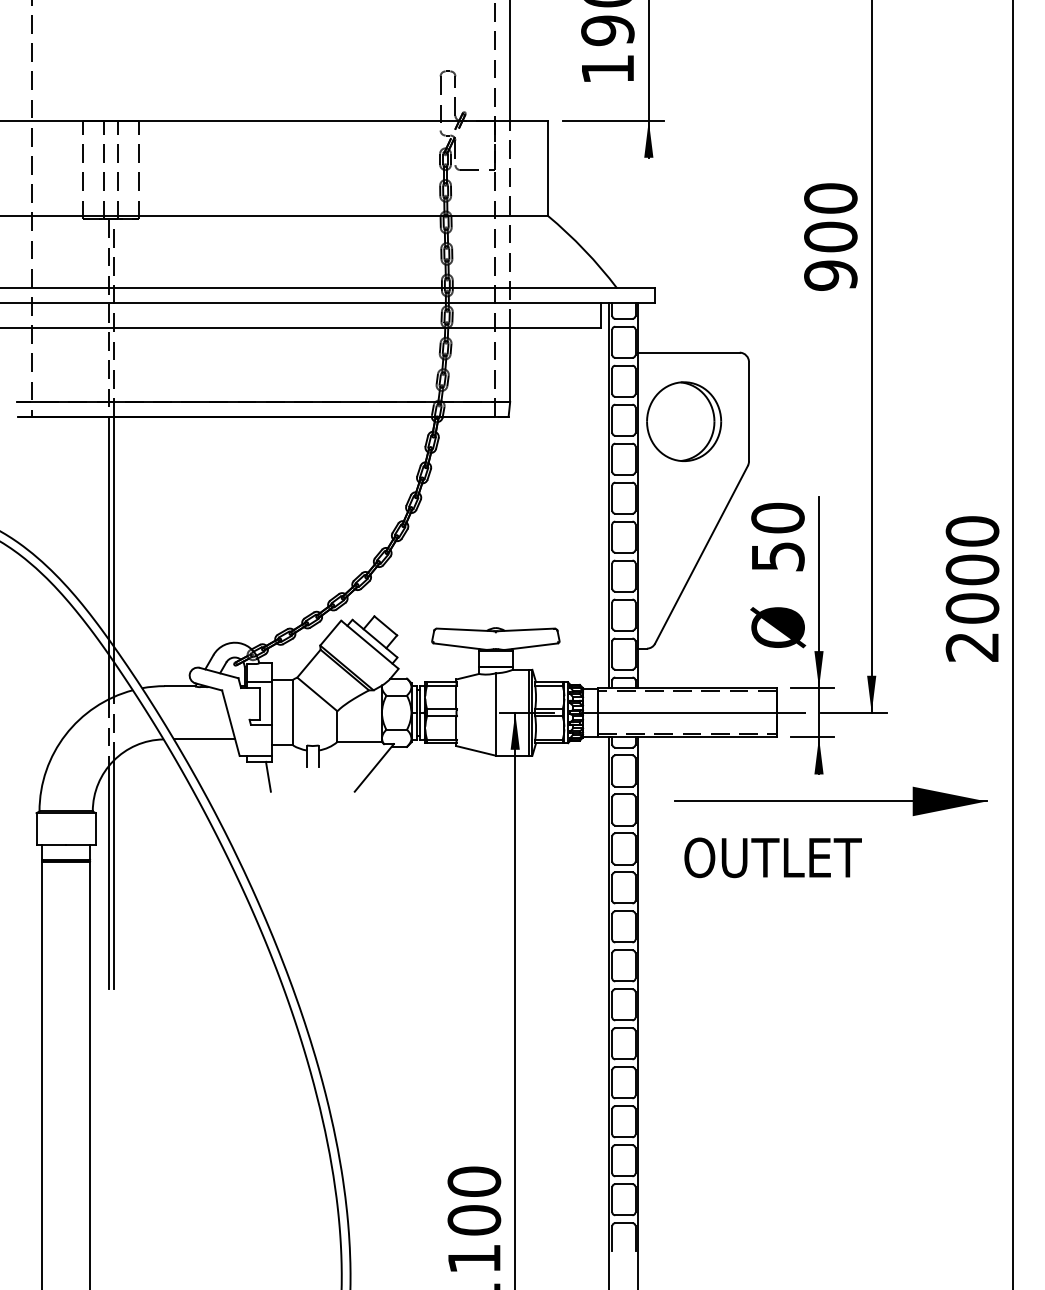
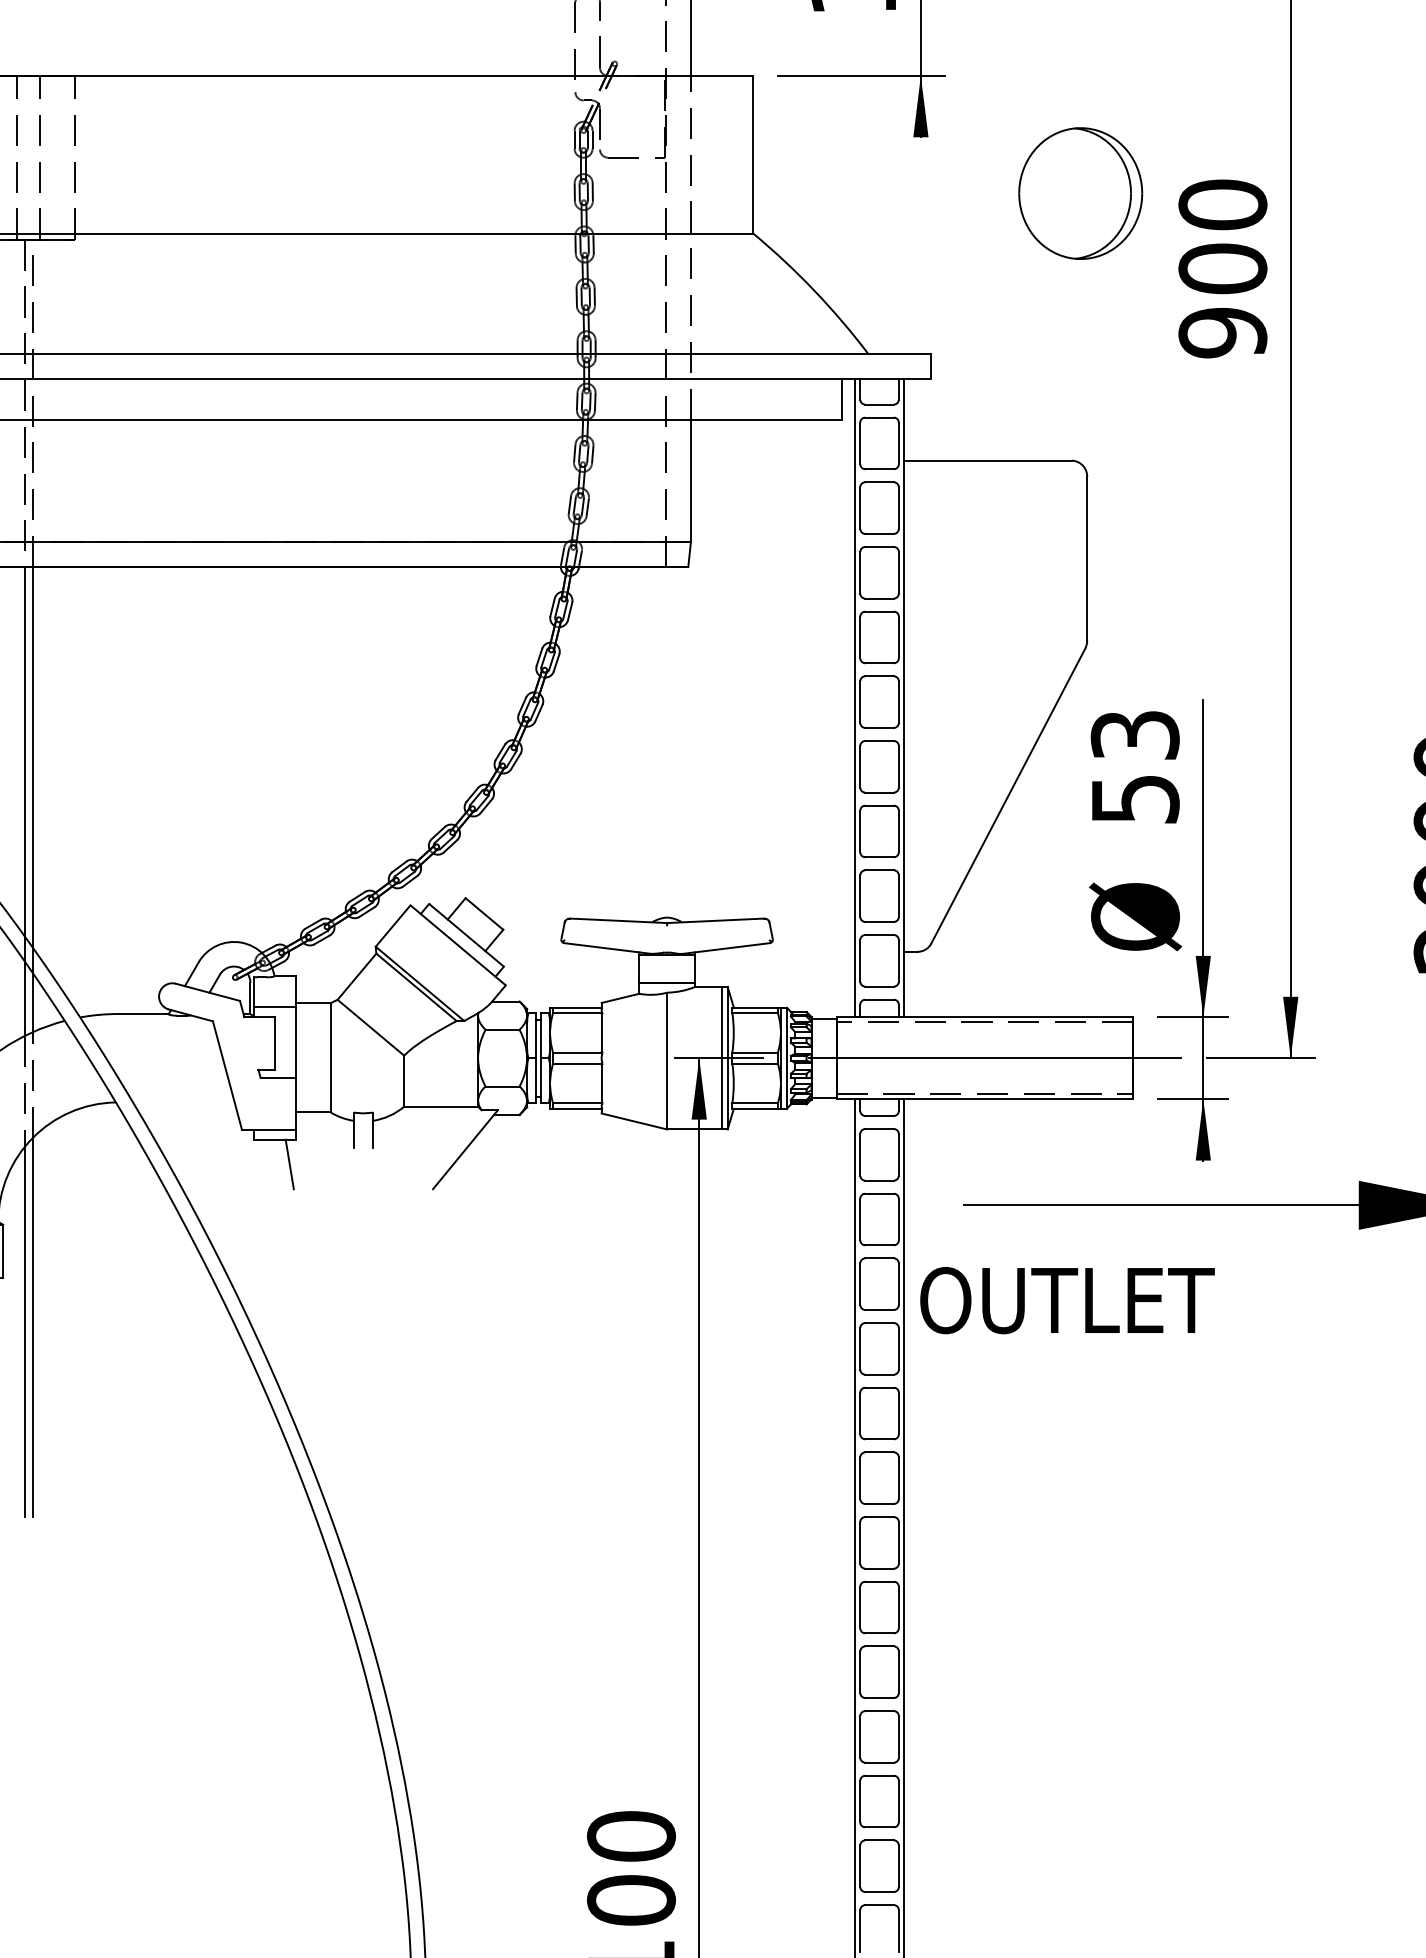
part: (684, 421) -> (1081, 193), moved
text: (777, 517) -> (1134, 734), 50 -> 53
line: (204, 739) -> (183, 1102), removed
text: (772, 857) -> (1066, 1300), moved

